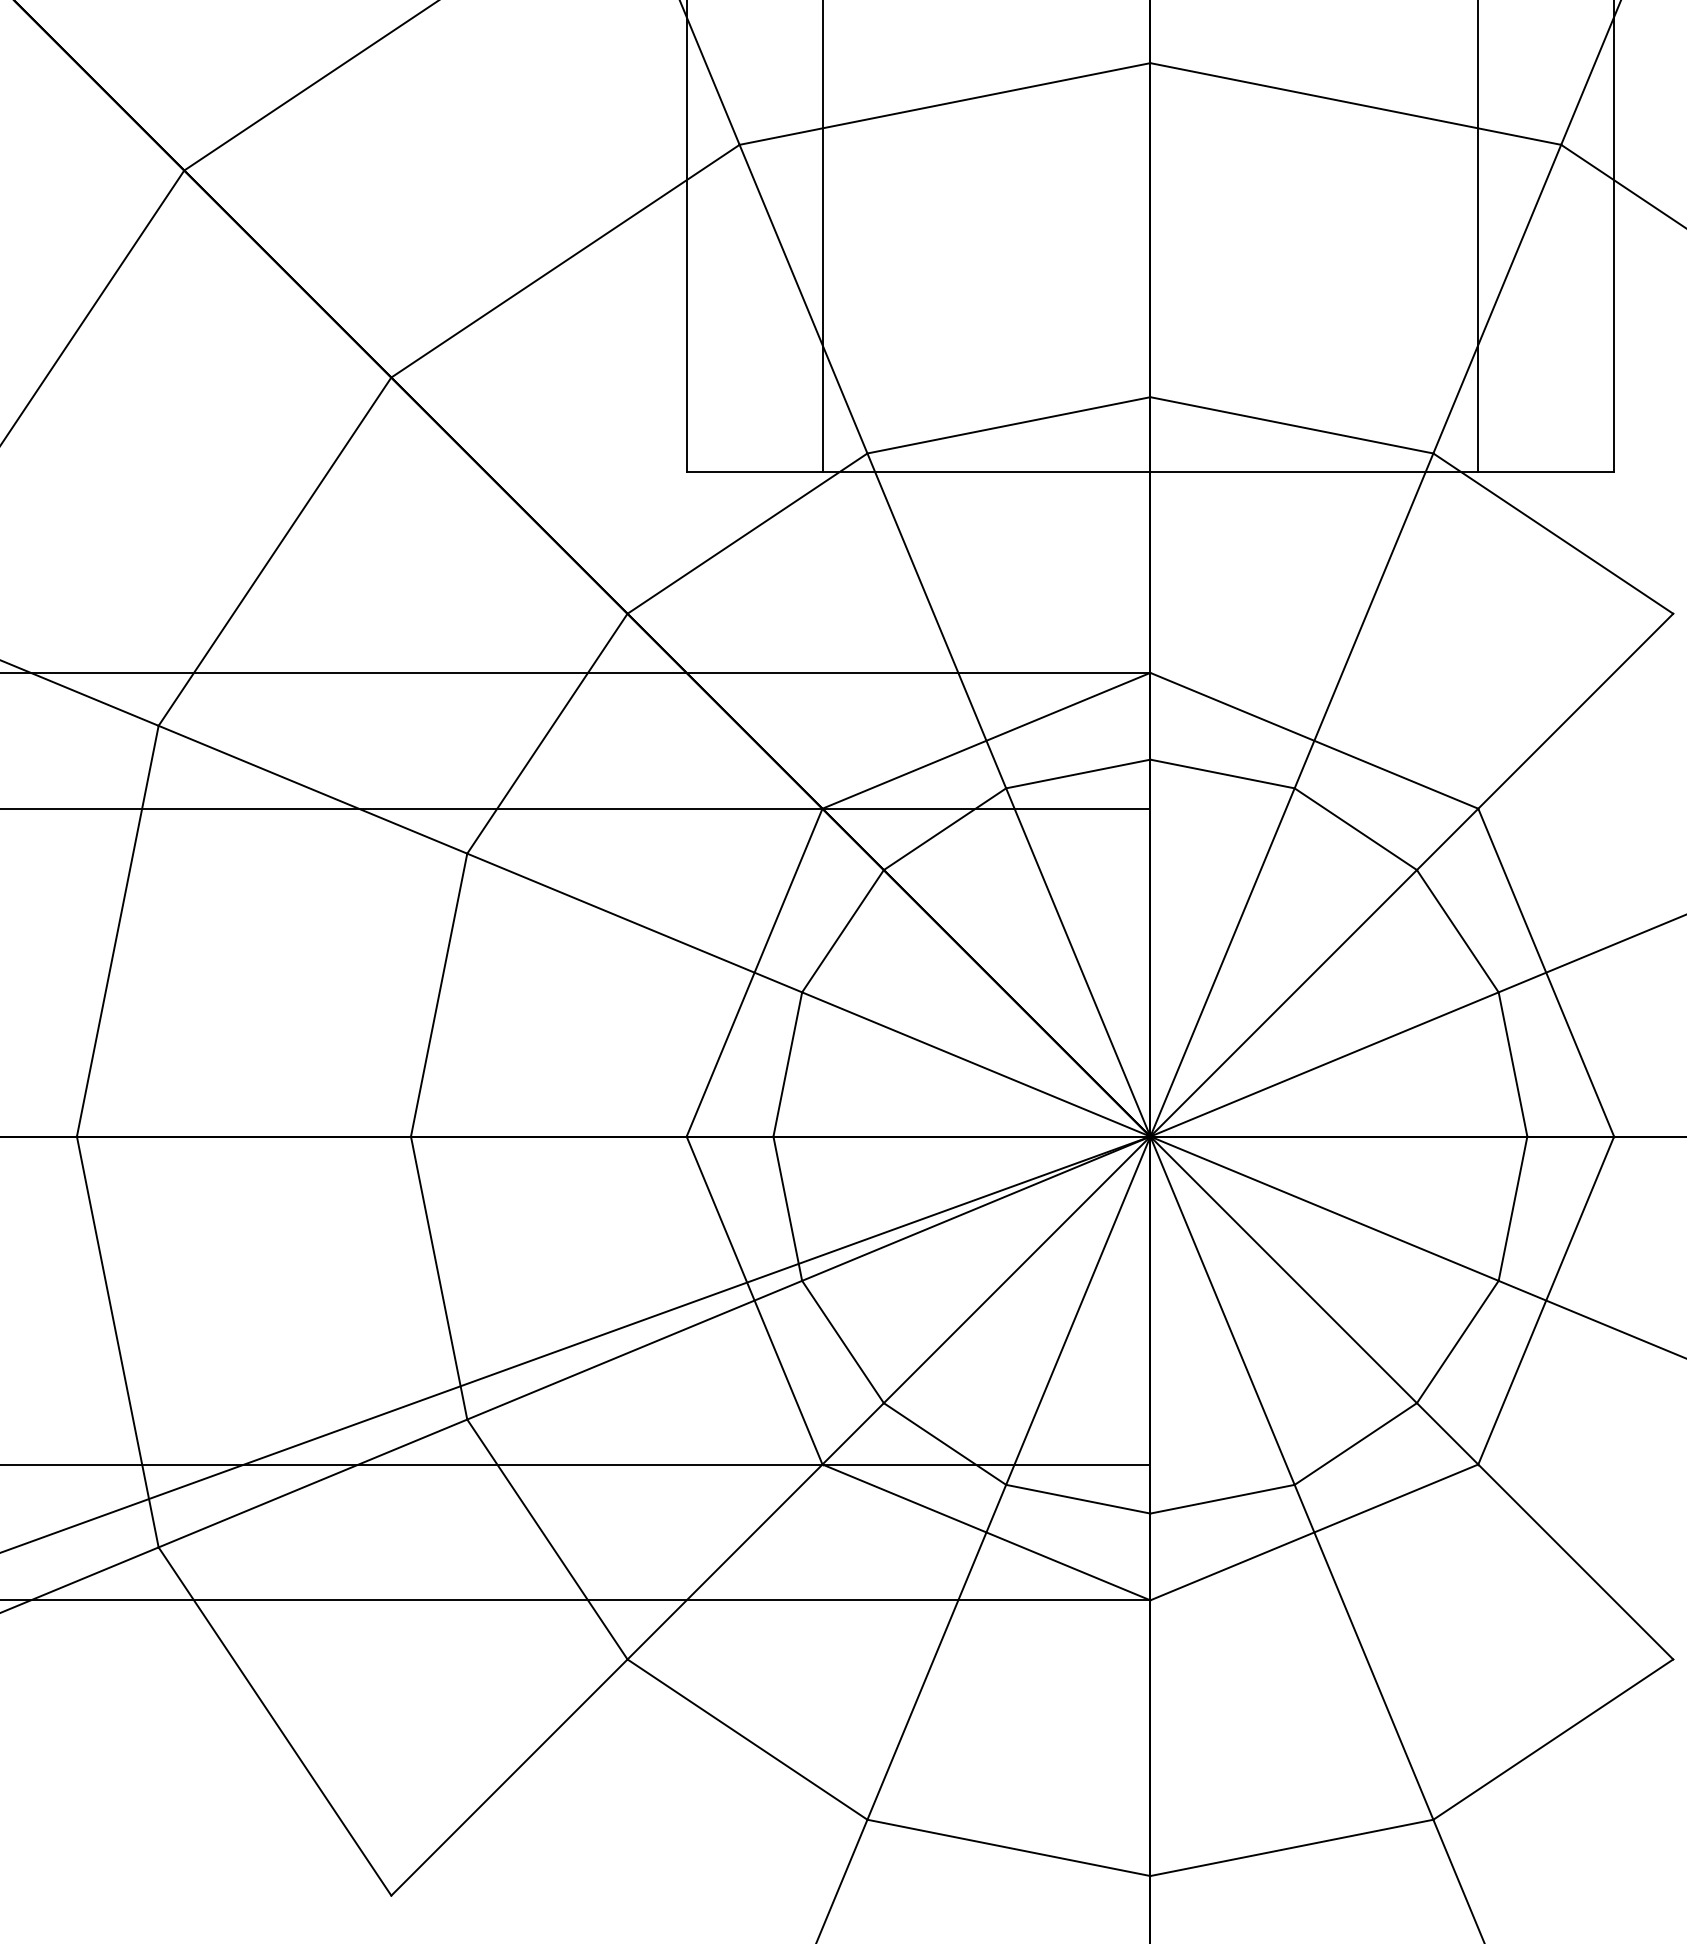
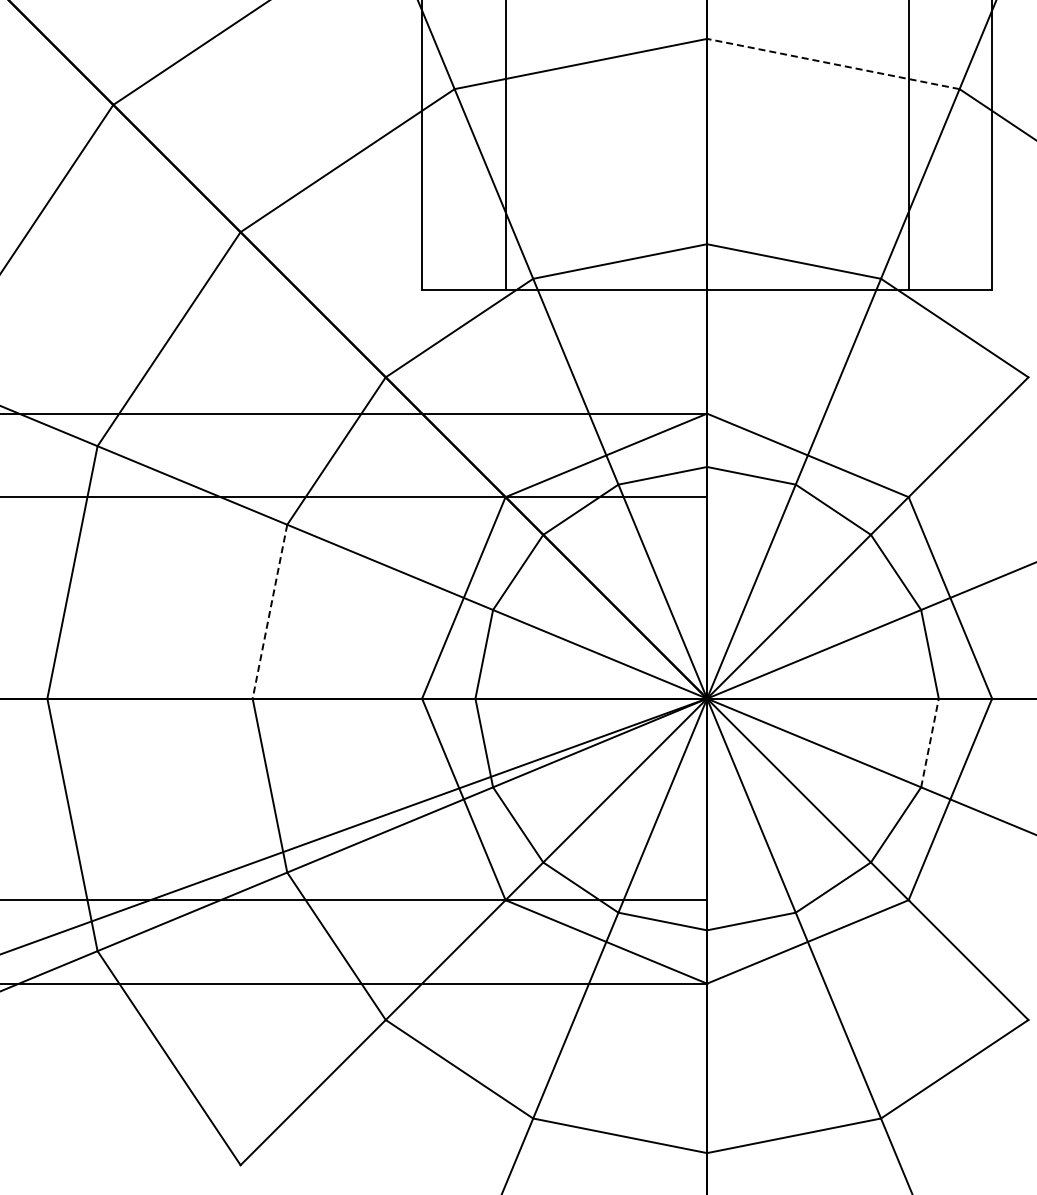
line: (1356, 104) -> (833, 64), solid -> dashed
line: (438, 994) -> (269, 611), solid -> dashed
line: (1513, 1207) -> (930, 742), solid -> dashed

